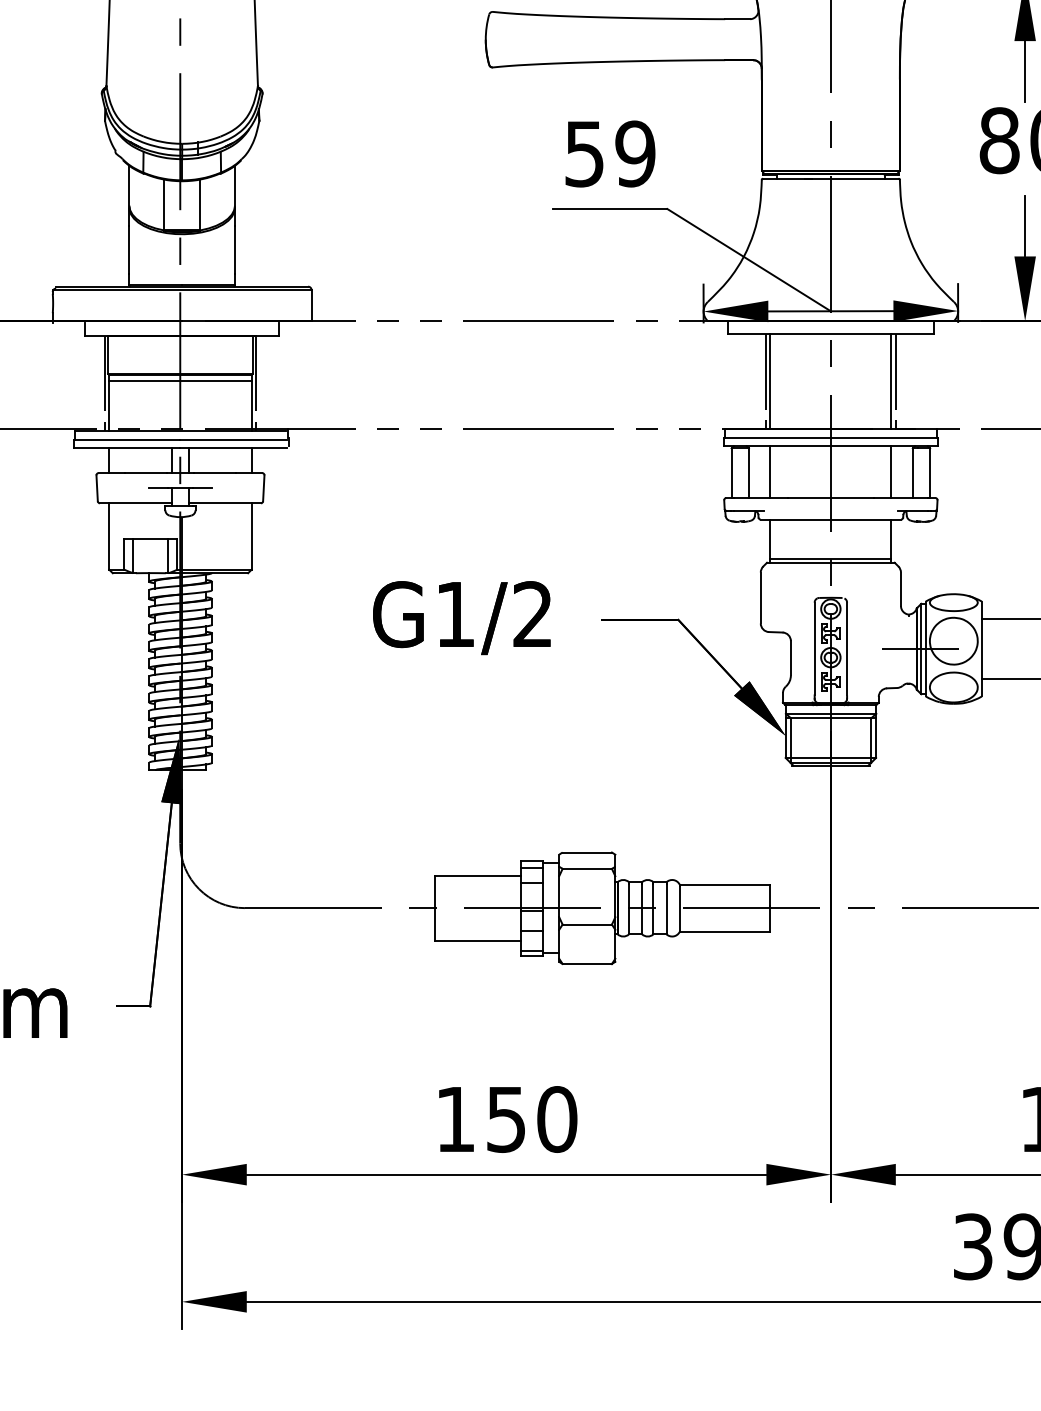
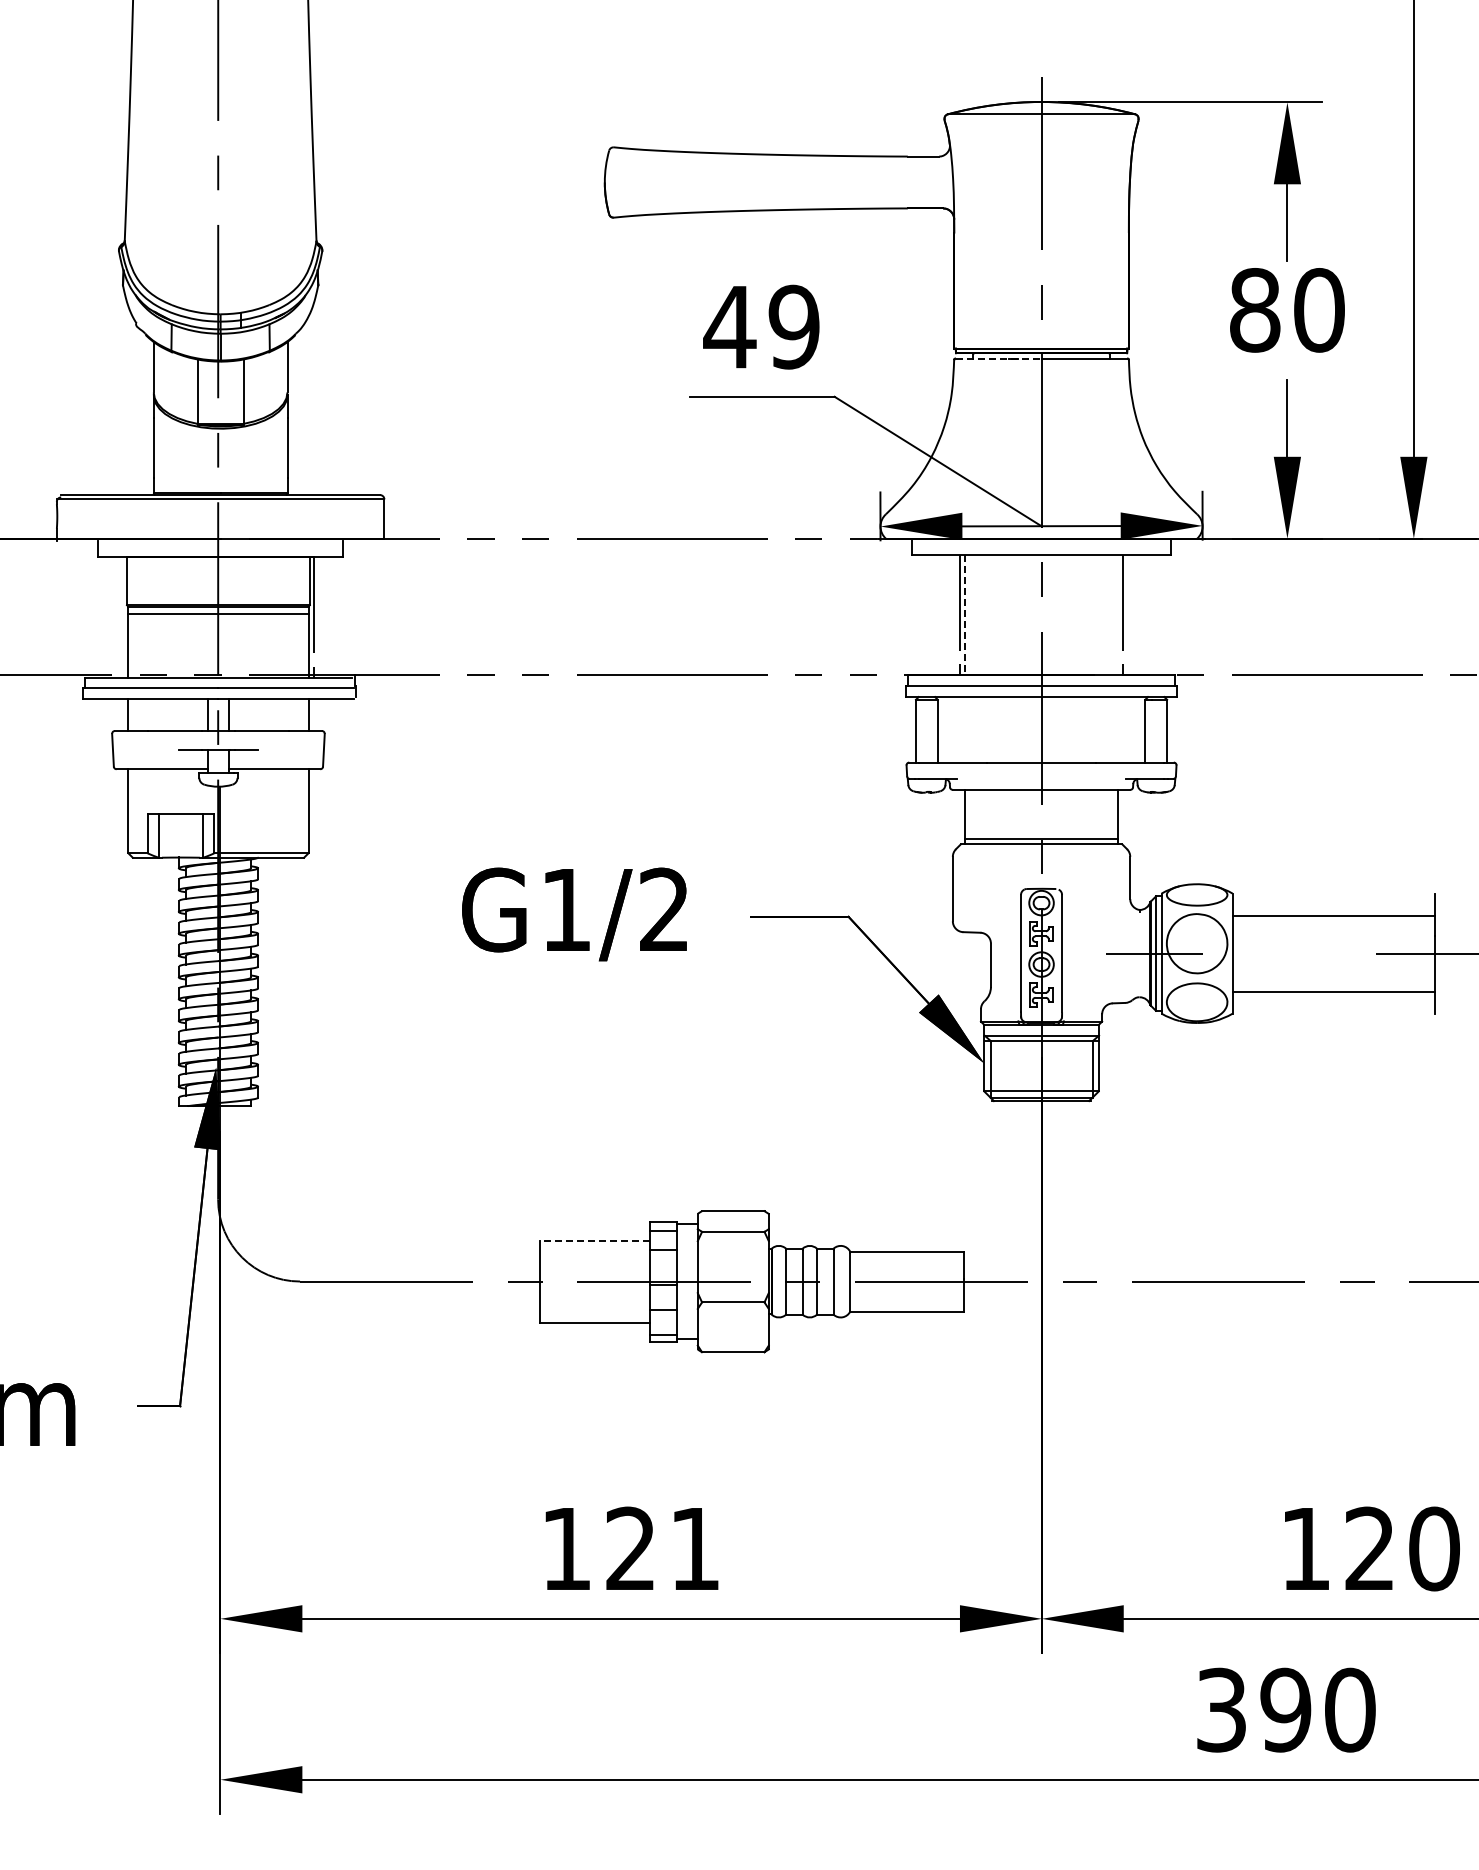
text: (584, 154) -> (729, 327), 59 -> 49
line: (796, 178) -> (998, 358), solid -> dashed
line: (770, 381) -> (965, 615), solid -> dashed
line: (890, 381) -> (1117, 615), removed
line: (104, 383) -> (122, 617), removed
line: (770, 471) -> (965, 729), removed
line: (890, 471) -> (1117, 729), removed
line: (477, 875) -> (594, 1240), solid -> dashed
text: (532, 1119) -> (663, 1548), 150 -> 121

